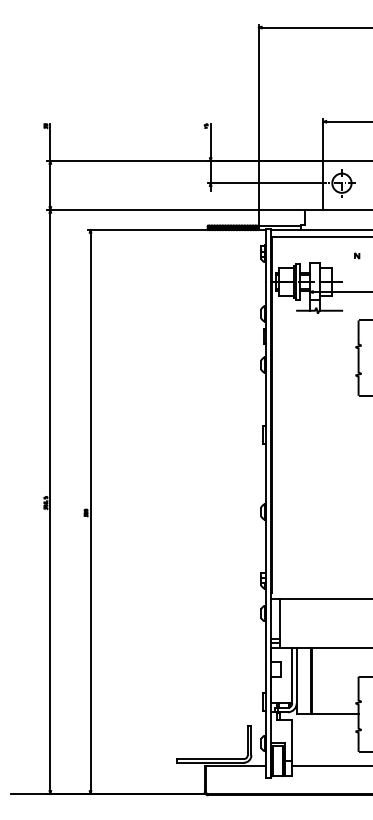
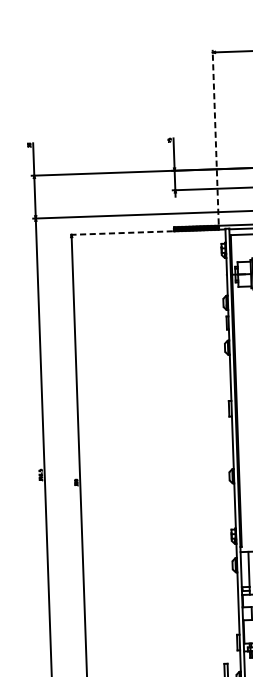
line: (258, 124) -> (215, 137), solid -> dashed
line: (146, 230) -> (120, 233), solid -> dashed

